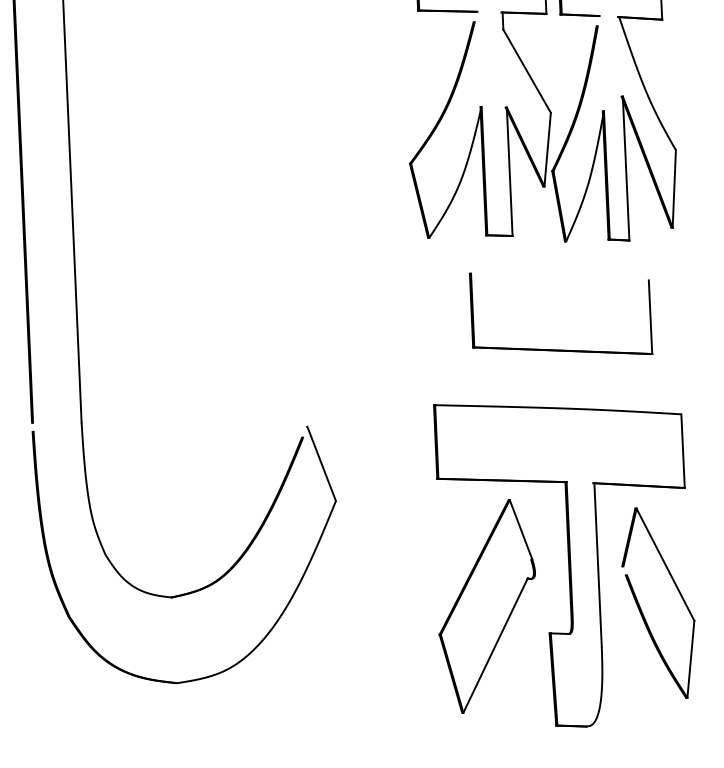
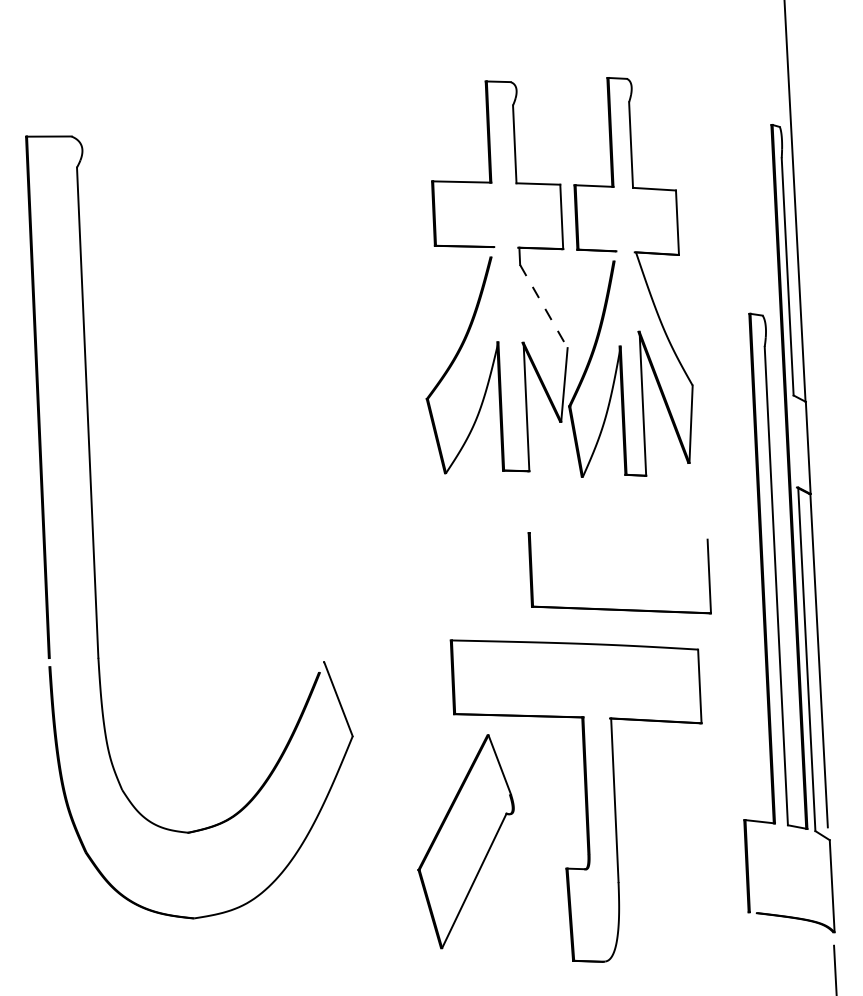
line: (526, 71) -> (543, 306), solid -> dashed
part: (559, 349) -> (618, 608), moved
part: (486, 606) -> (465, 841), moved
part: (642, 611) -> (659, 846), removed

